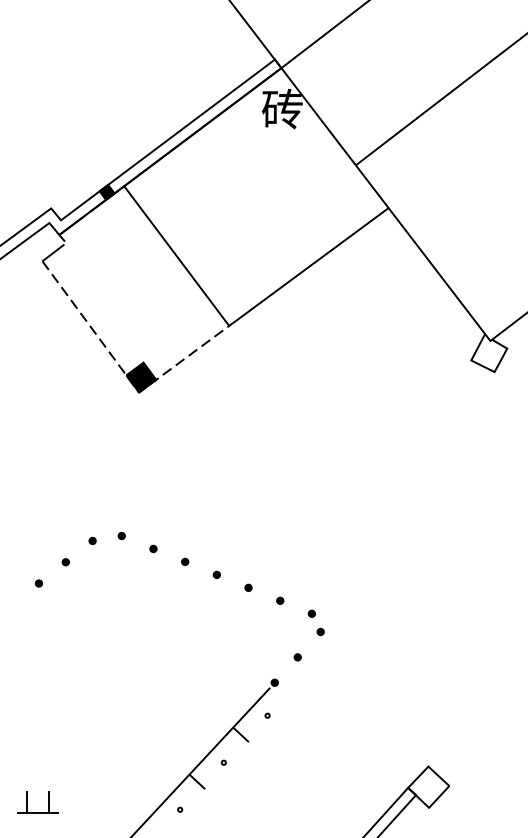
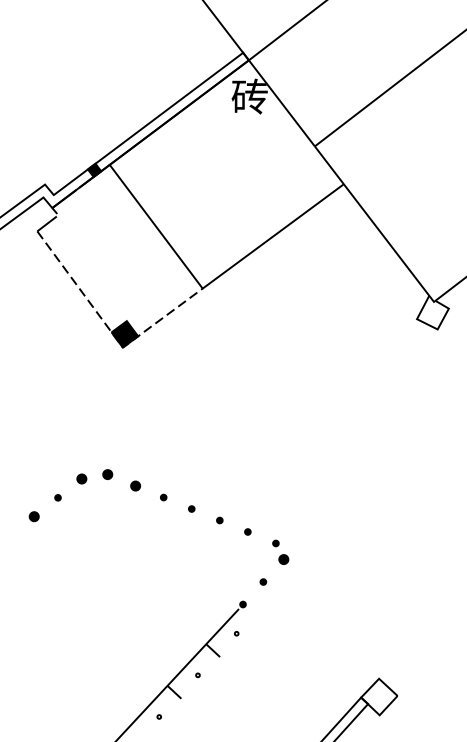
part: (121, 535) -> (107, 474), size x1.6
part: (92, 540) -> (81, 478), size x1.6
part: (153, 548) -> (135, 485), size x1.6
part: (38, 583) -> (33, 516), size x1.6
part: (320, 631) -> (283, 559), size x1.6
part: (27, 802) -> (24, 710), removed

